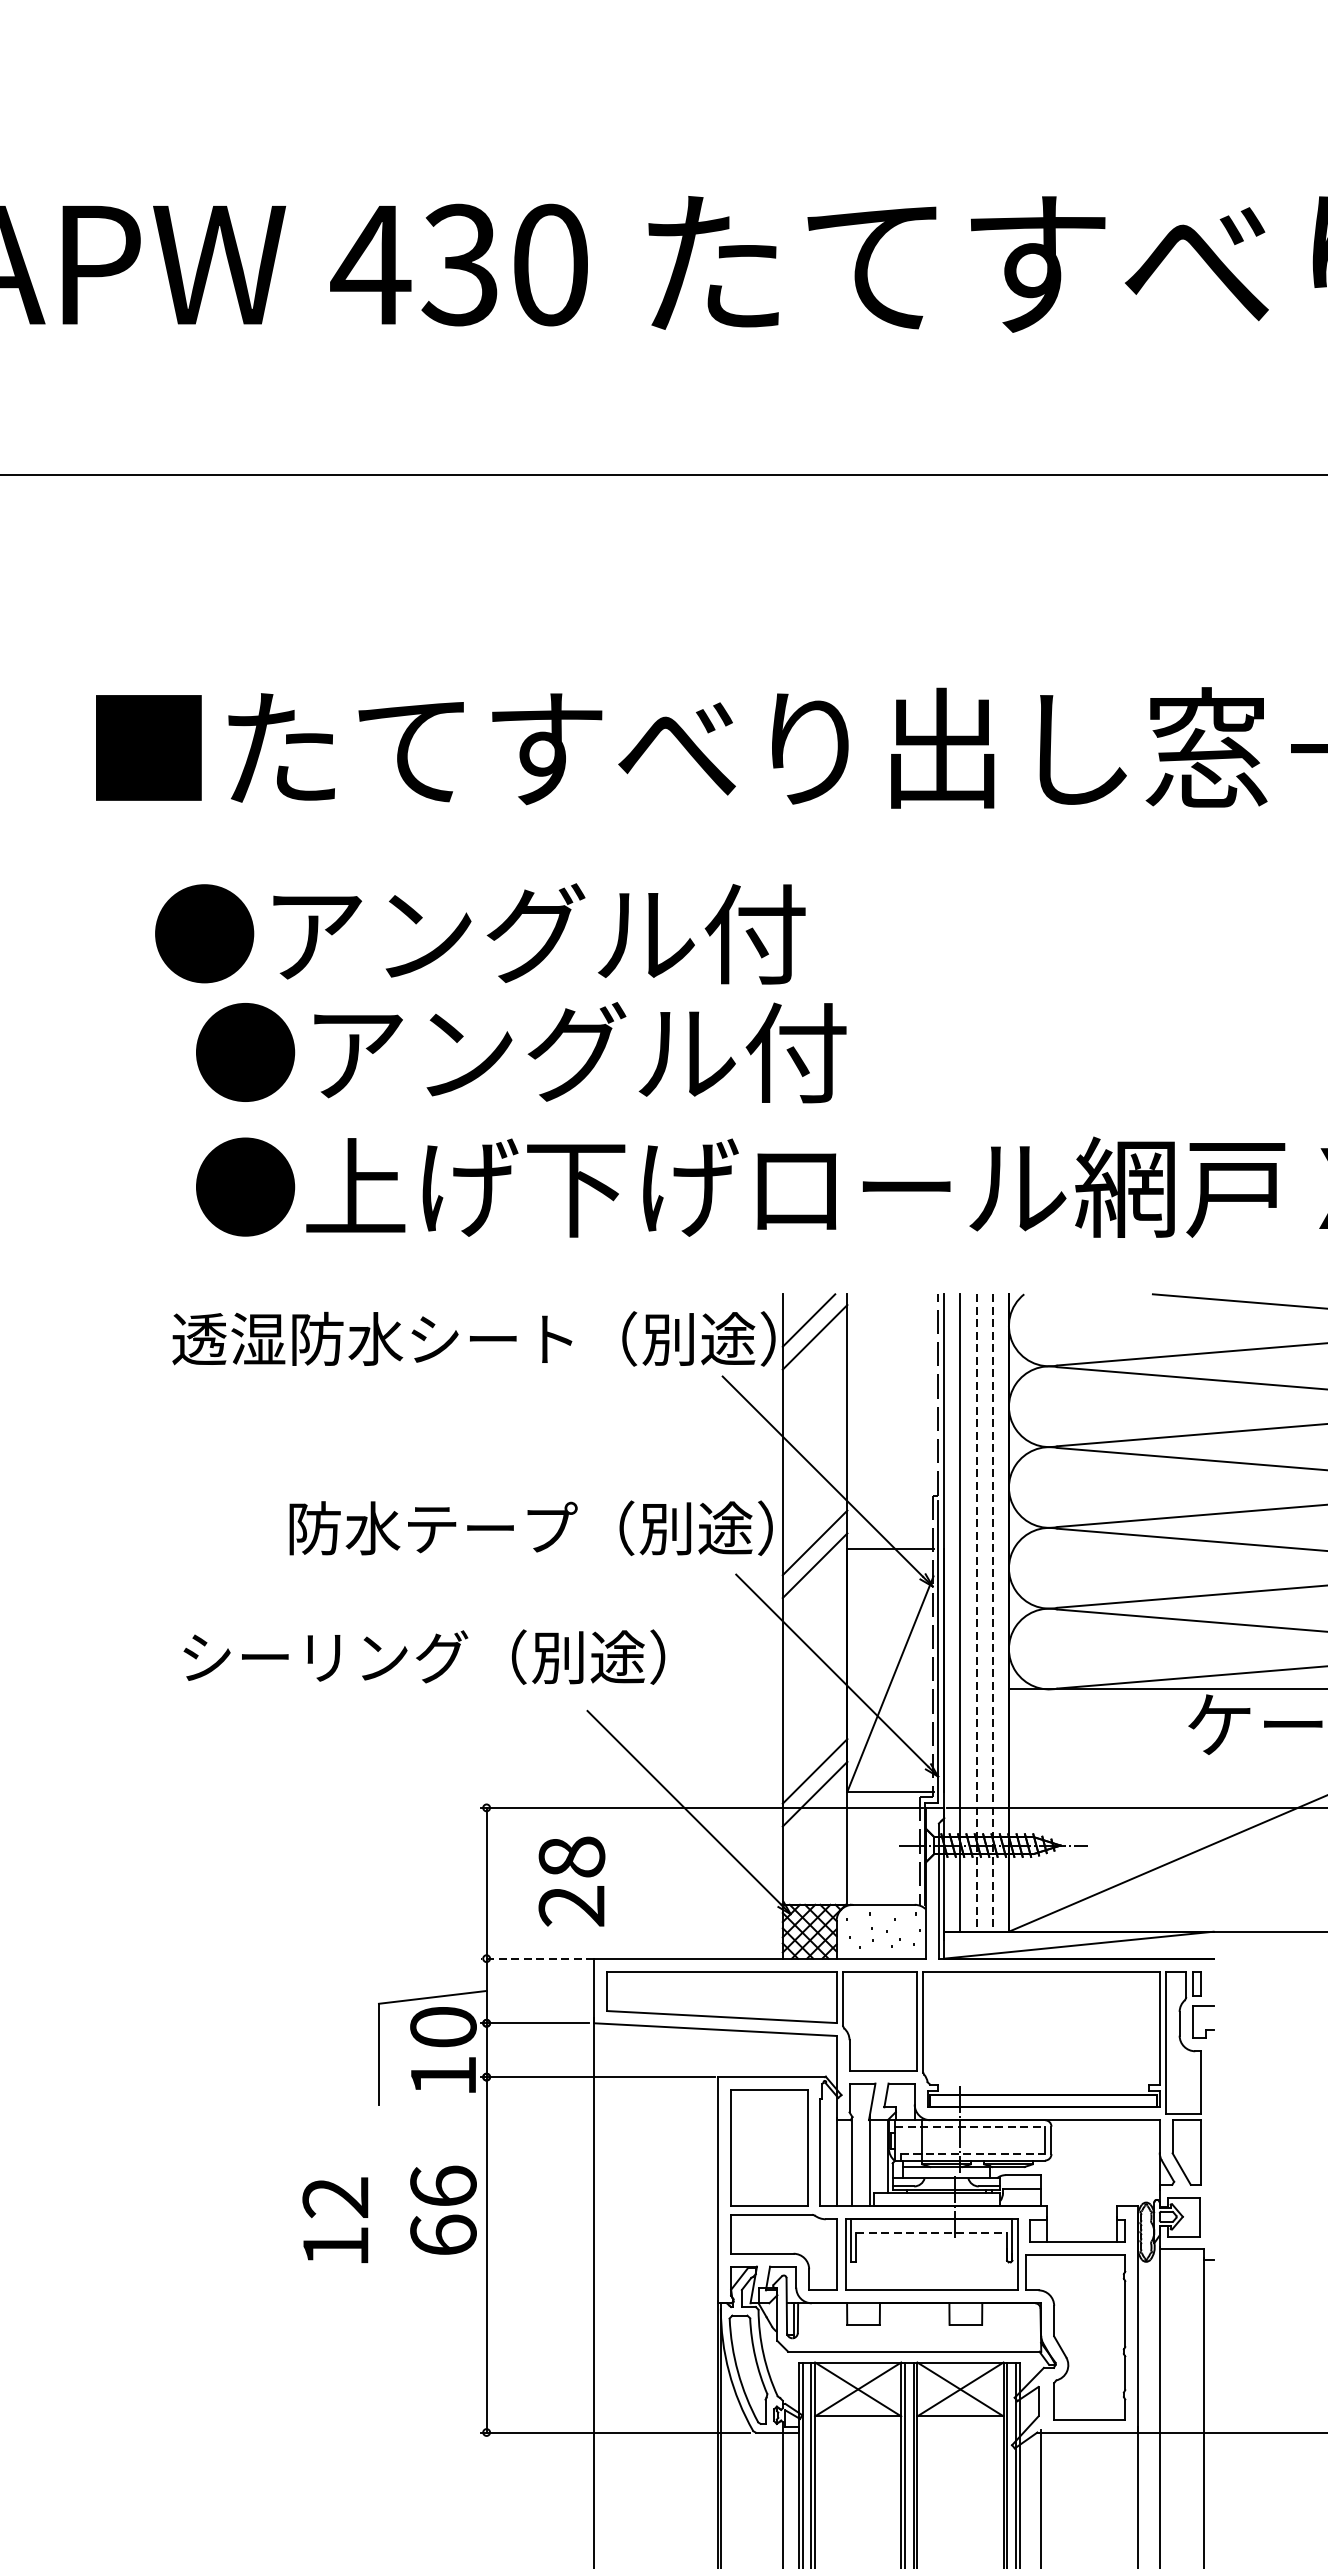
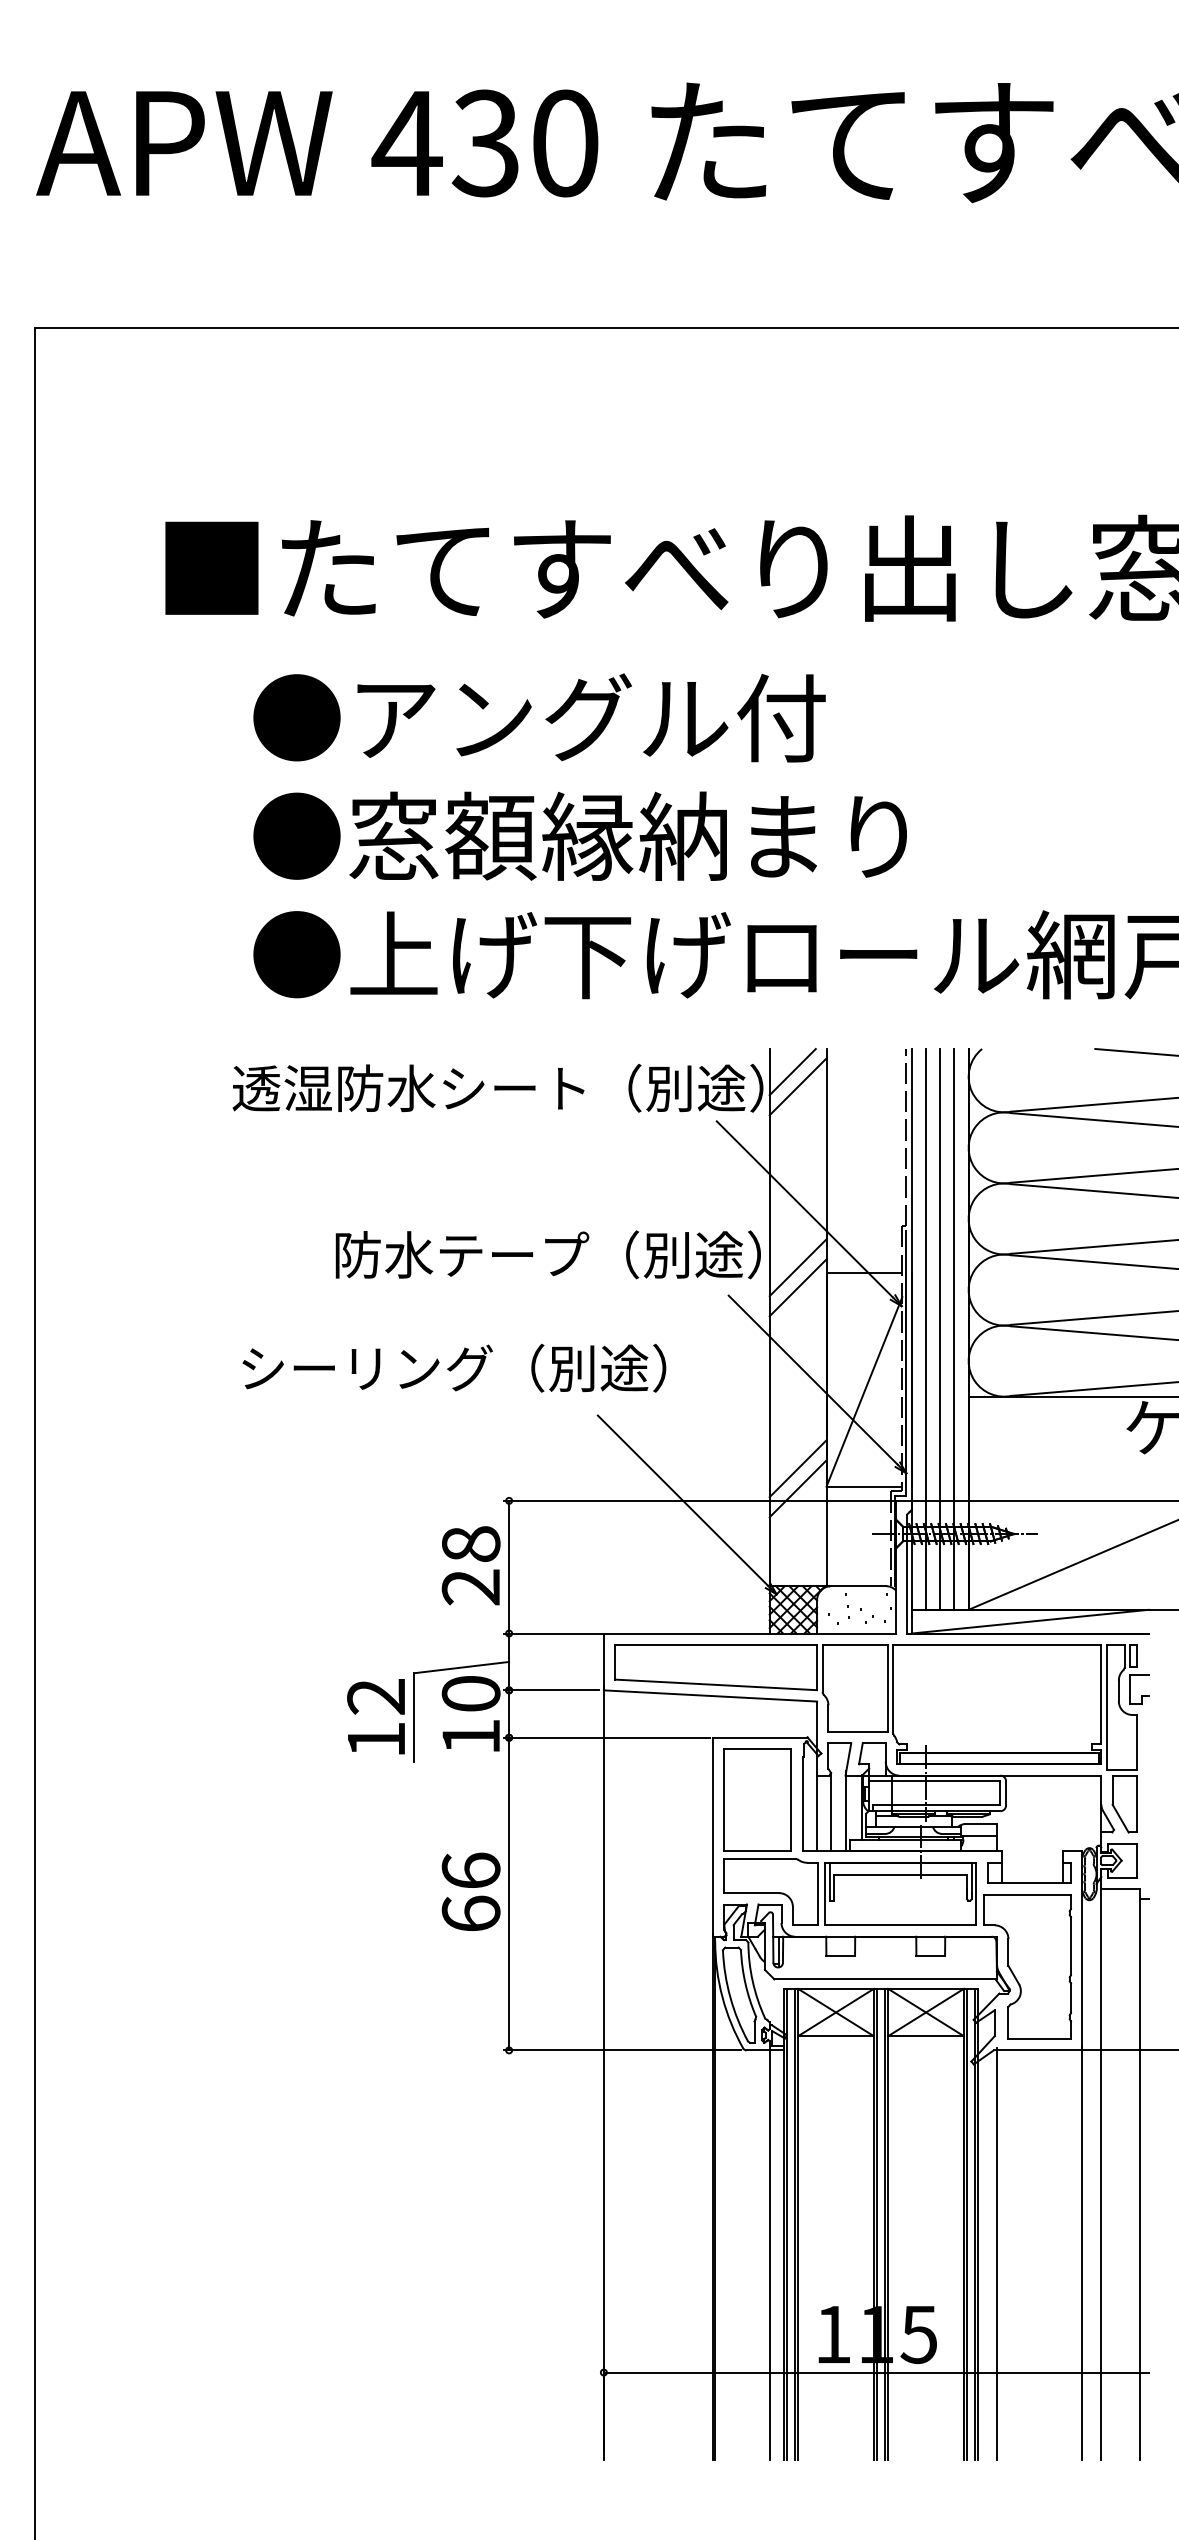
text: (480, 933) -> (539, 717), moved
text: (621, 1051) -> (627, 835), ●アングル付 -> ●窓額縁納まり
line: (976, 1613) -> (940, 1329), dashed -> solid
line: (992, 1613) -> (954, 1329), dashed -> solid
text: (571, 1881) -> (470, 1565), moved
line: (538, 1958) -> (554, 1633), dashed -> solid
line: (970, 2126) -> (934, 1781), dashed -> solid
line: (973, 2154) -> (937, 1805), dashed -> solid
text: (442, 2209) -> (470, 1891), moved
text: (334, 2220) -> (375, 1716), moved
line: (932, 2232) -> (901, 1874), dashed -> solid

